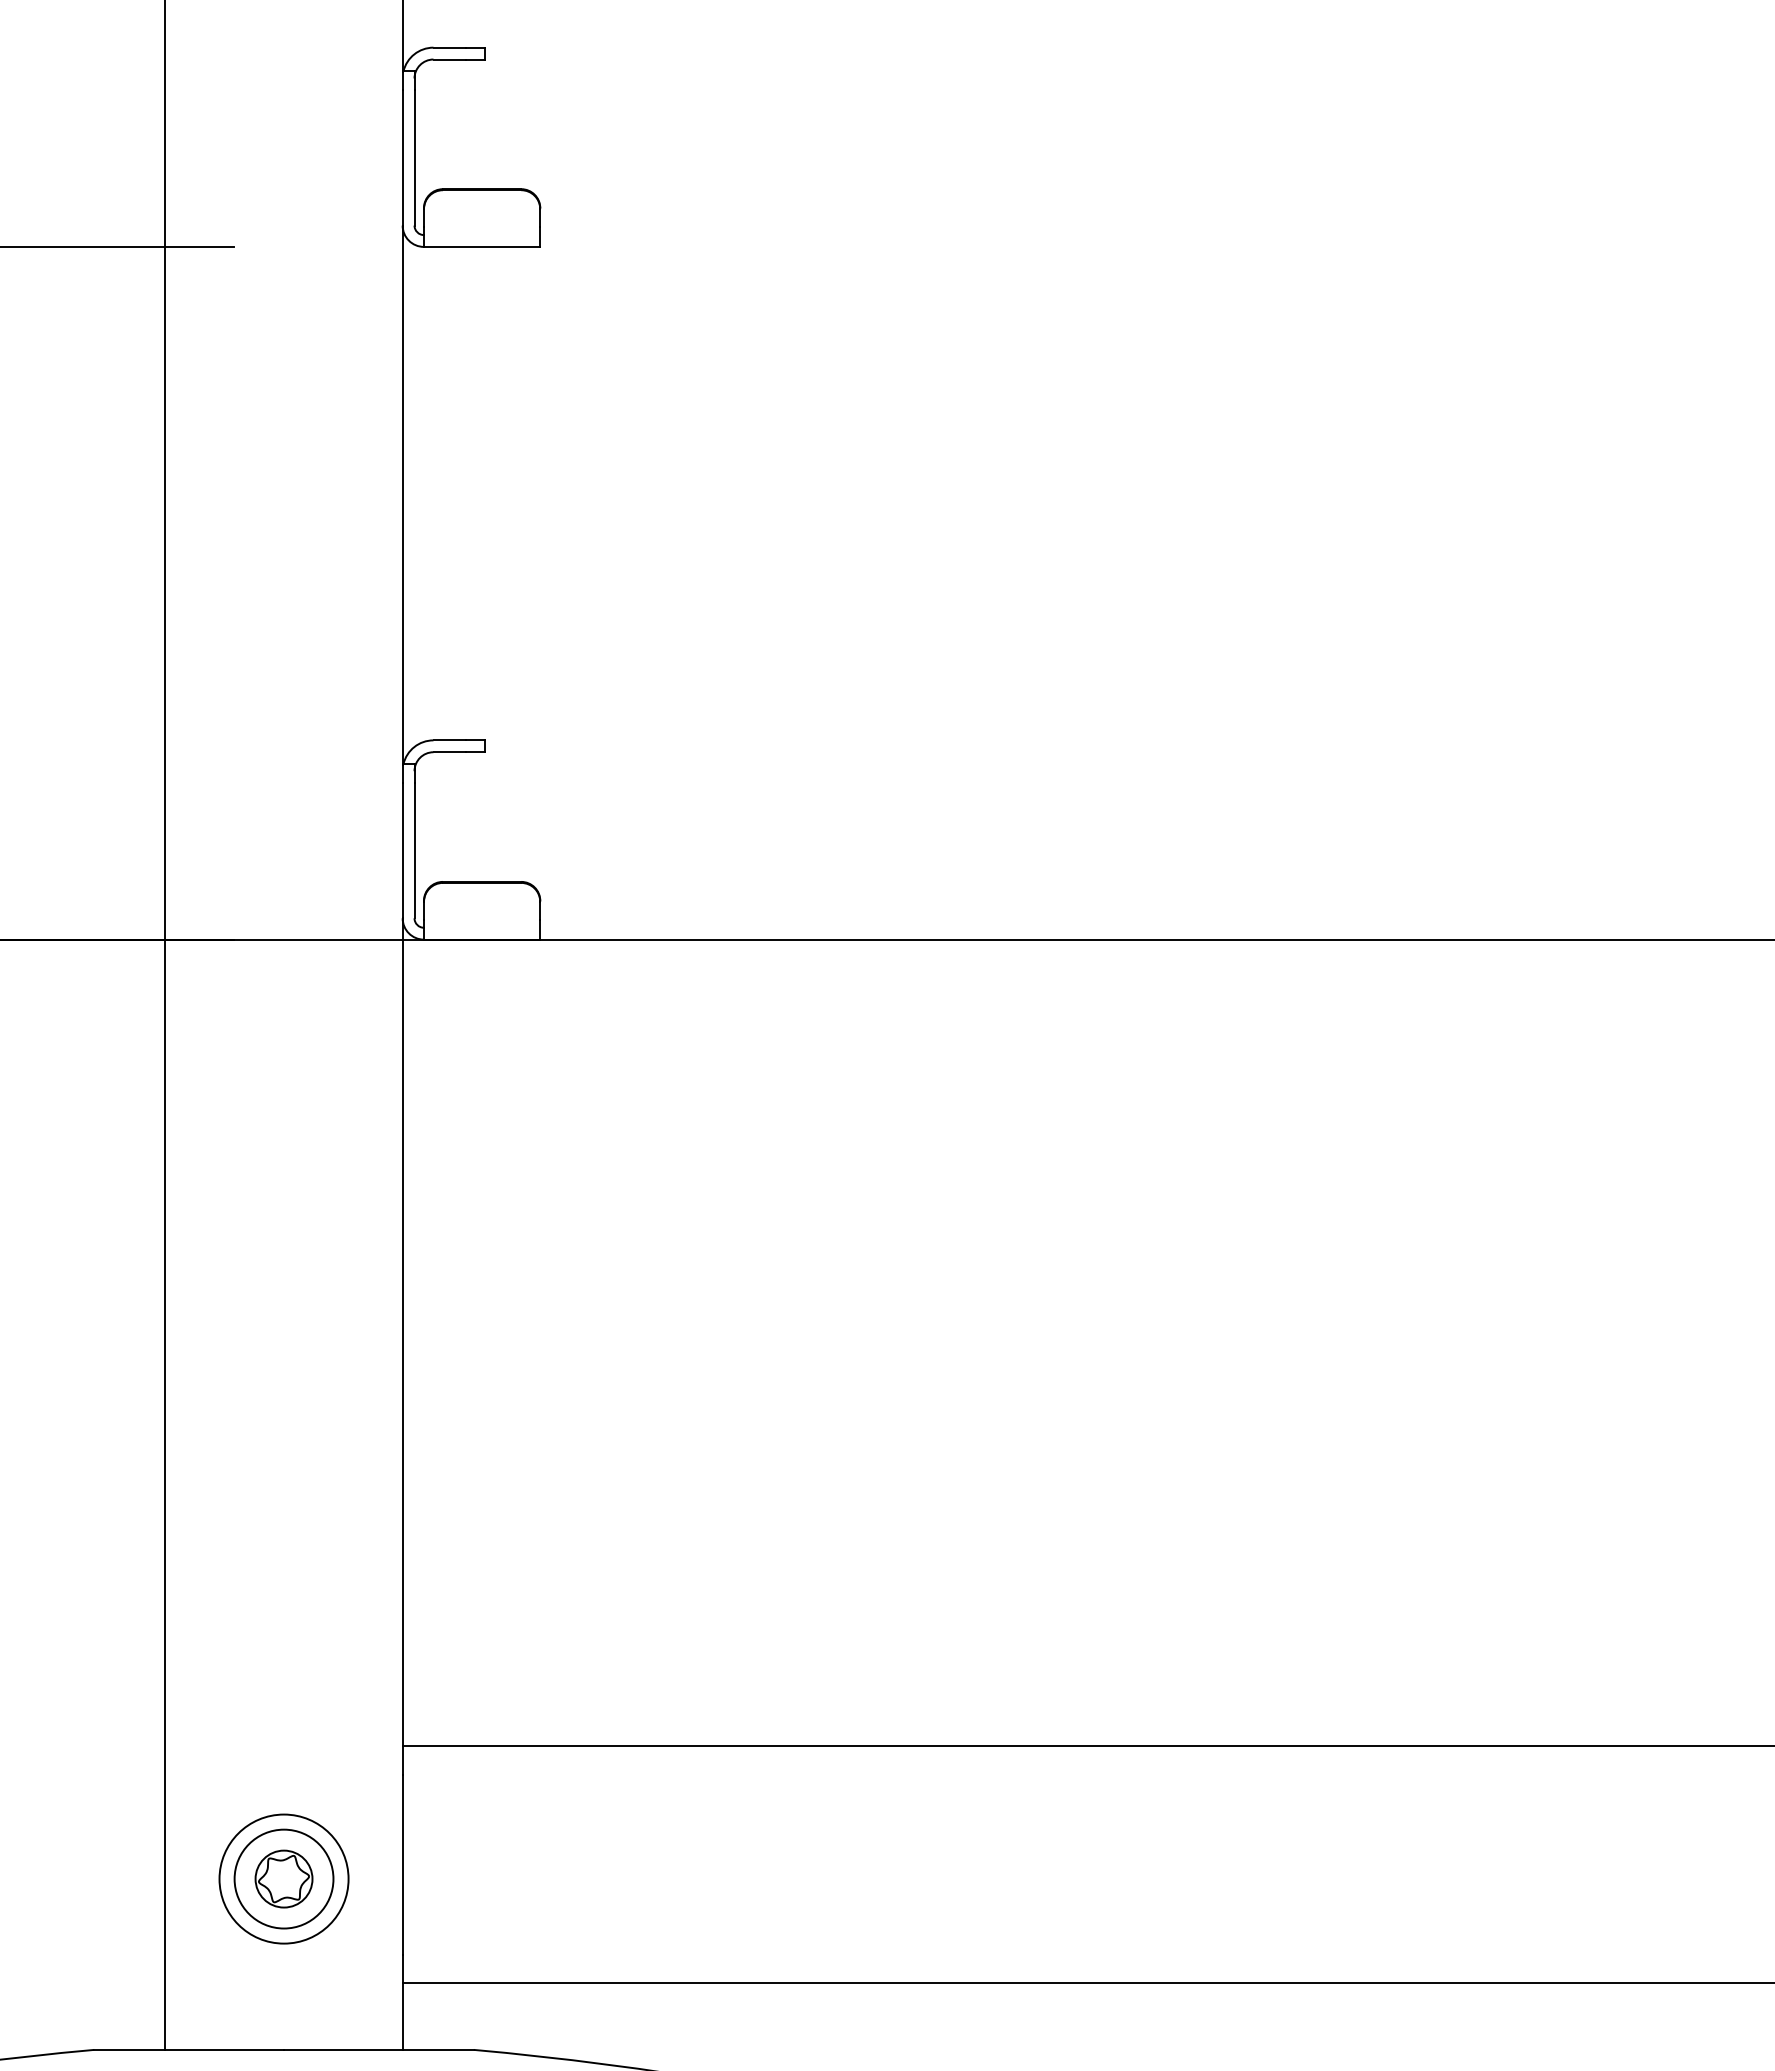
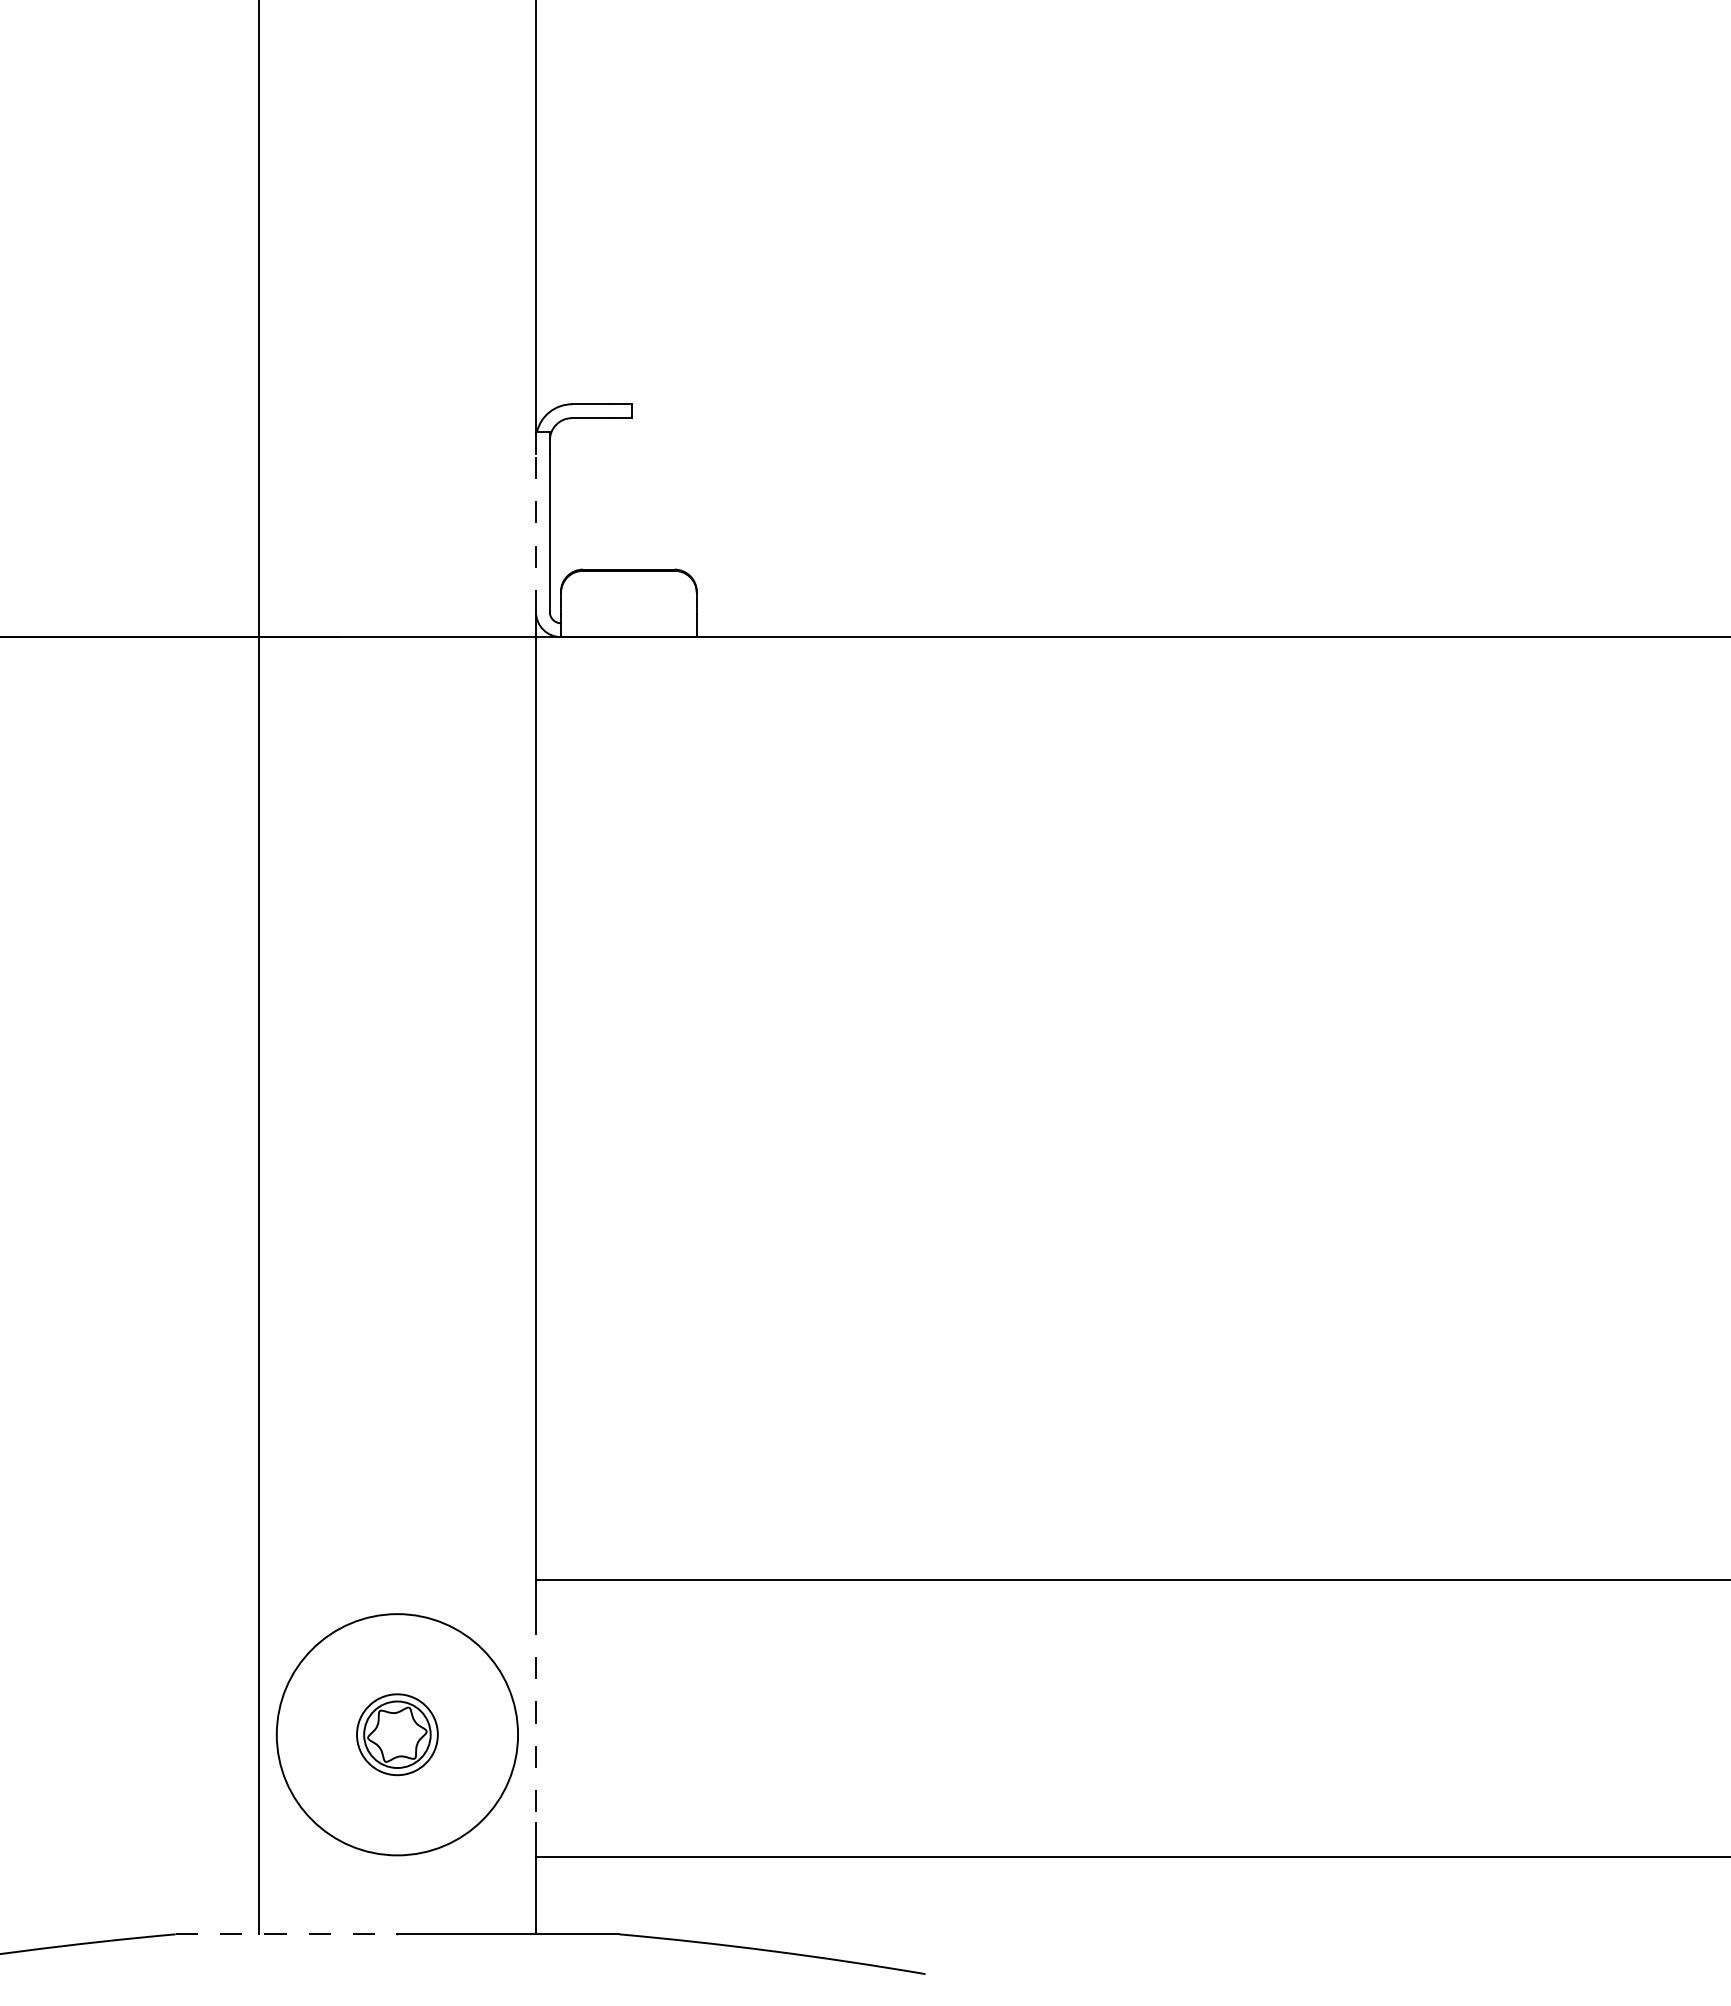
line: (402, 850) -> (535, 532), solid -> dashed
line: (402, 1865) -> (535, 1718), solid -> dashed
circle: (283, 1878) -> (396, 1734), size x0.7
circle: (283, 1878) -> (396, 1734), size x1.6
line: (189, 2049) -> (286, 1933), solid -> dashed

